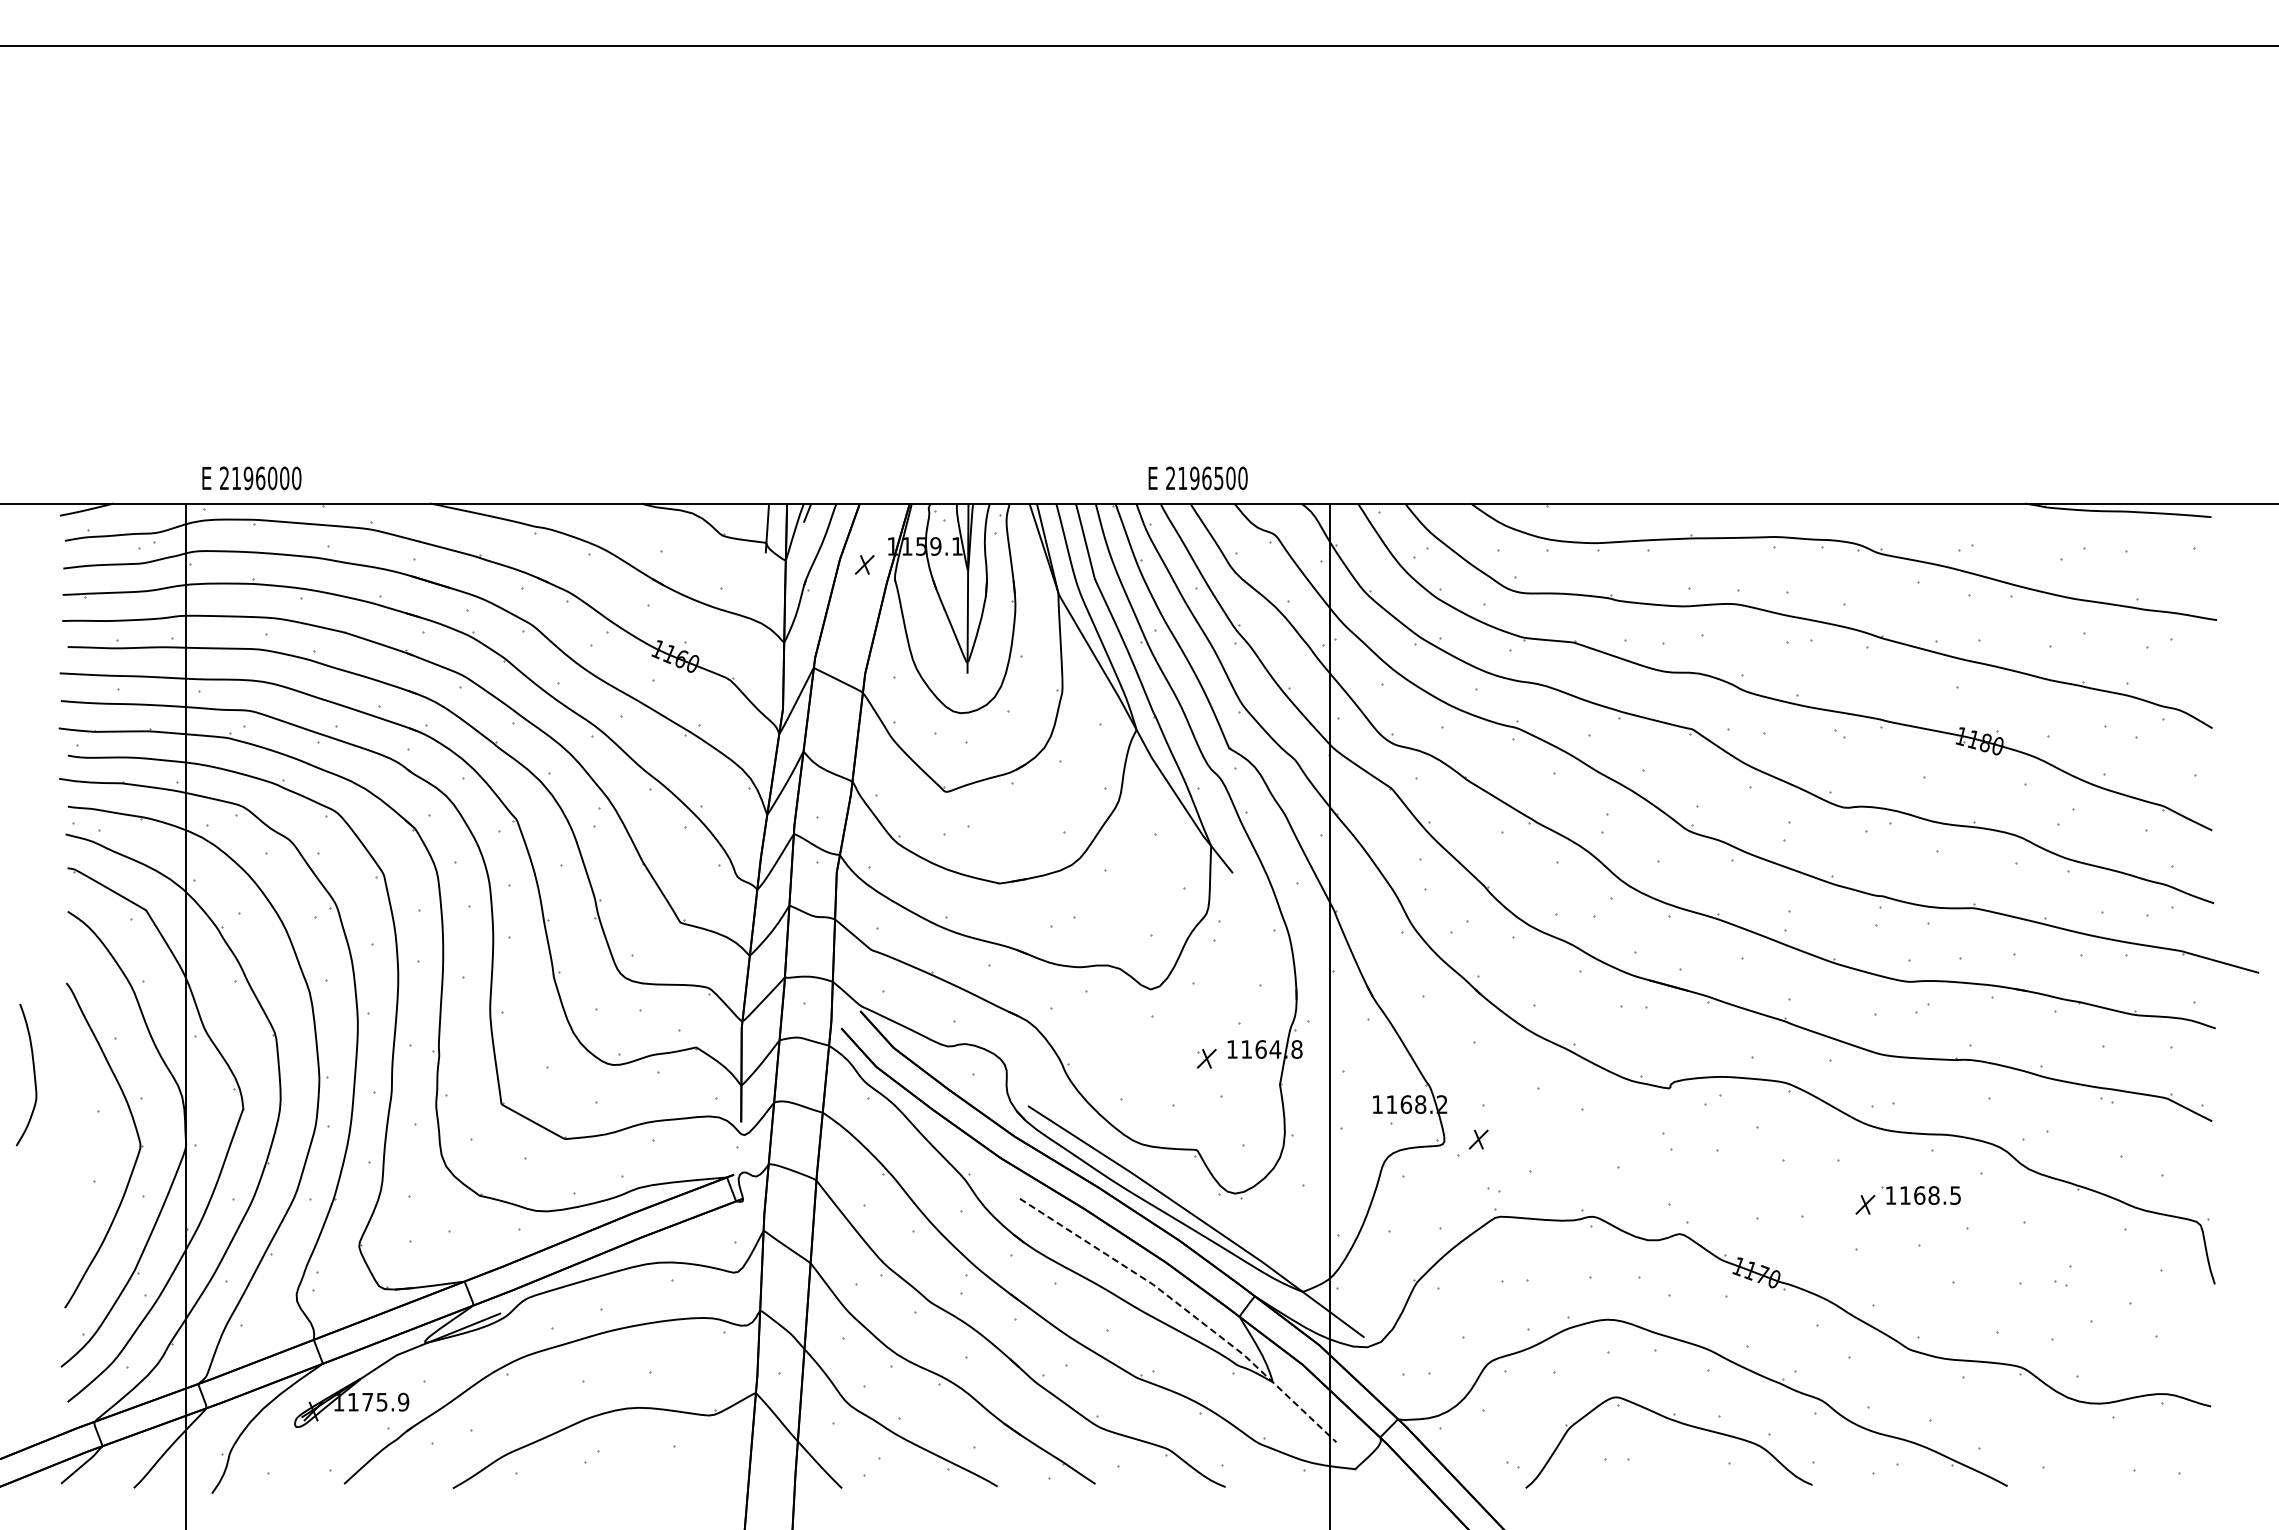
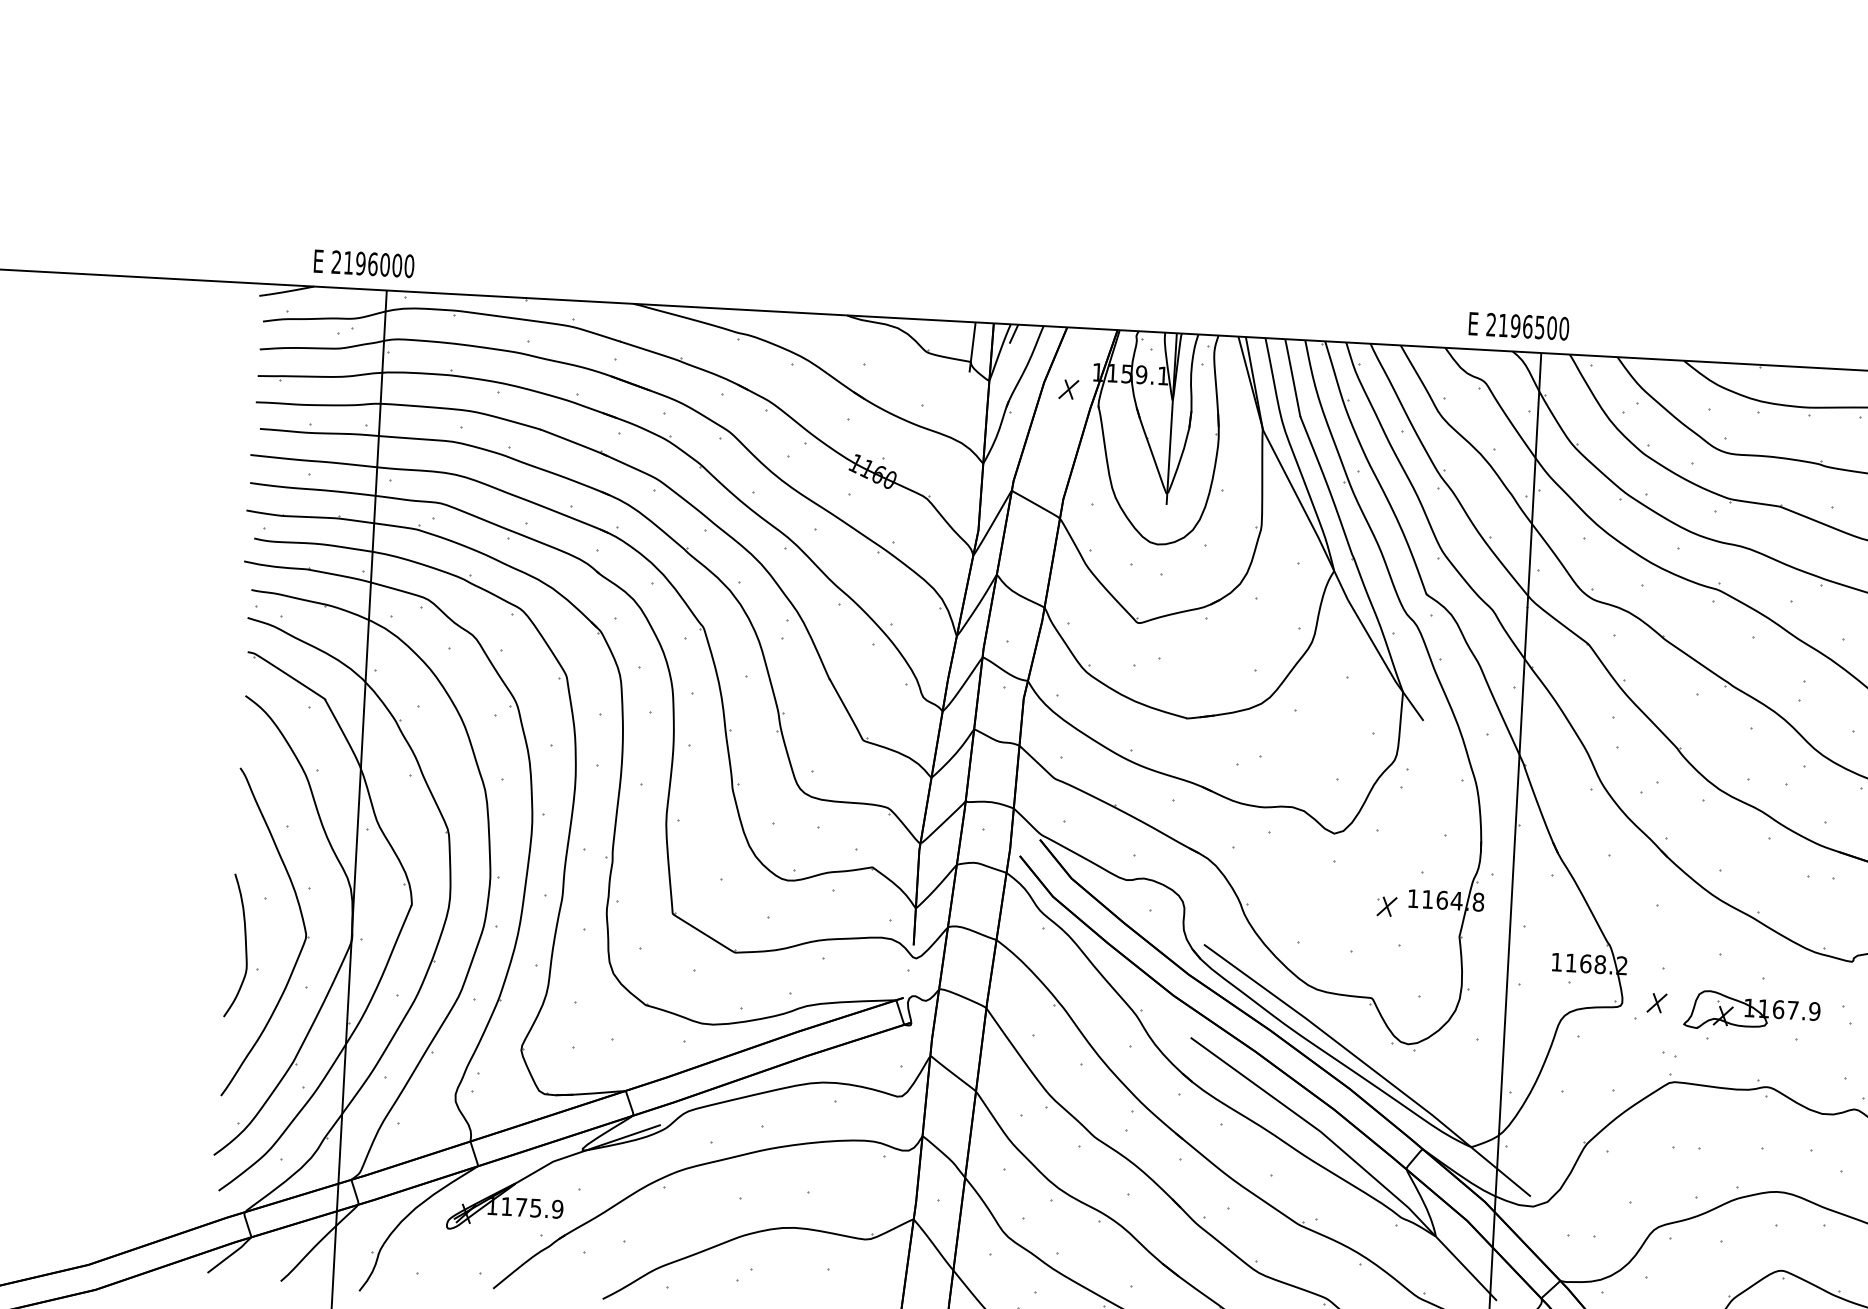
text: (251, 478) -> (363, 263), moved
text: (1197, 478) -> (1518, 326), moved
curve: (33, 1074) -> (244, 945), moved
part: (1572, 1143) -> (1751, 1012), added
line: (1186, 1310) -> (1352, 1159), dashed -> solid

